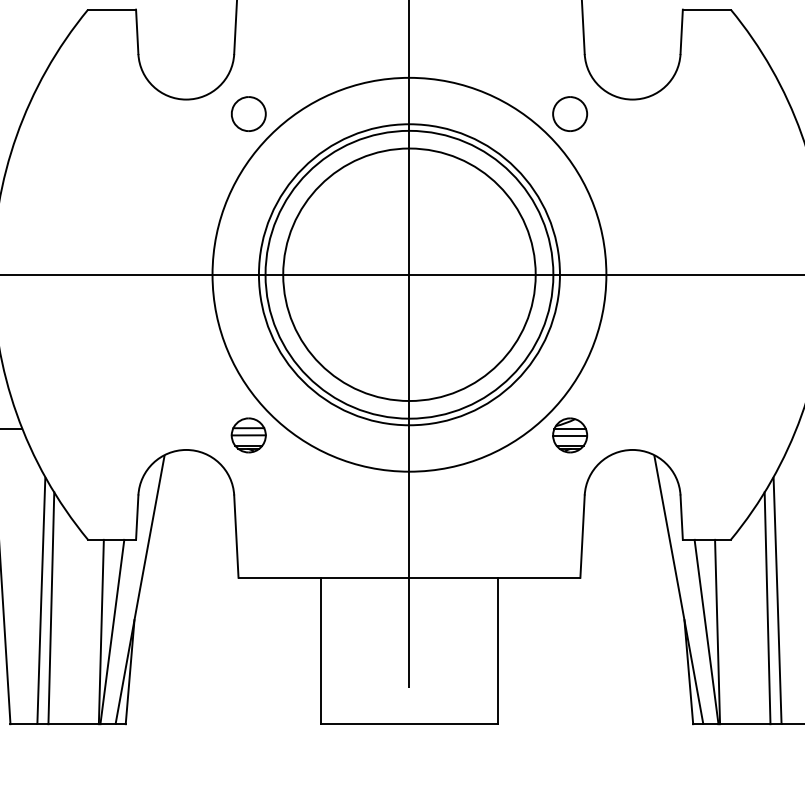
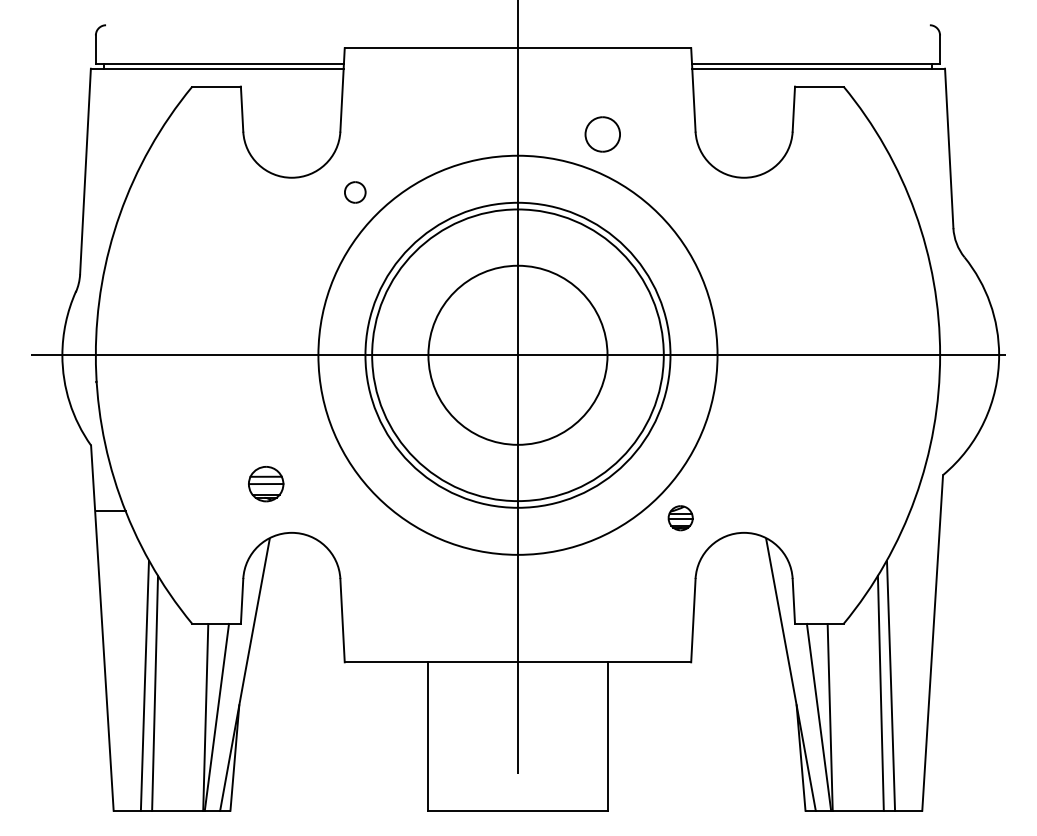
part: (249, 114) -> (355, 192), size x0.6
part: (569, 114) -> (602, 134), moved
circle: (408, 274) -> (517, 355), size x0.7
part: (249, 435) -> (266, 484), moved
part: (569, 435) -> (680, 518), size x0.7

